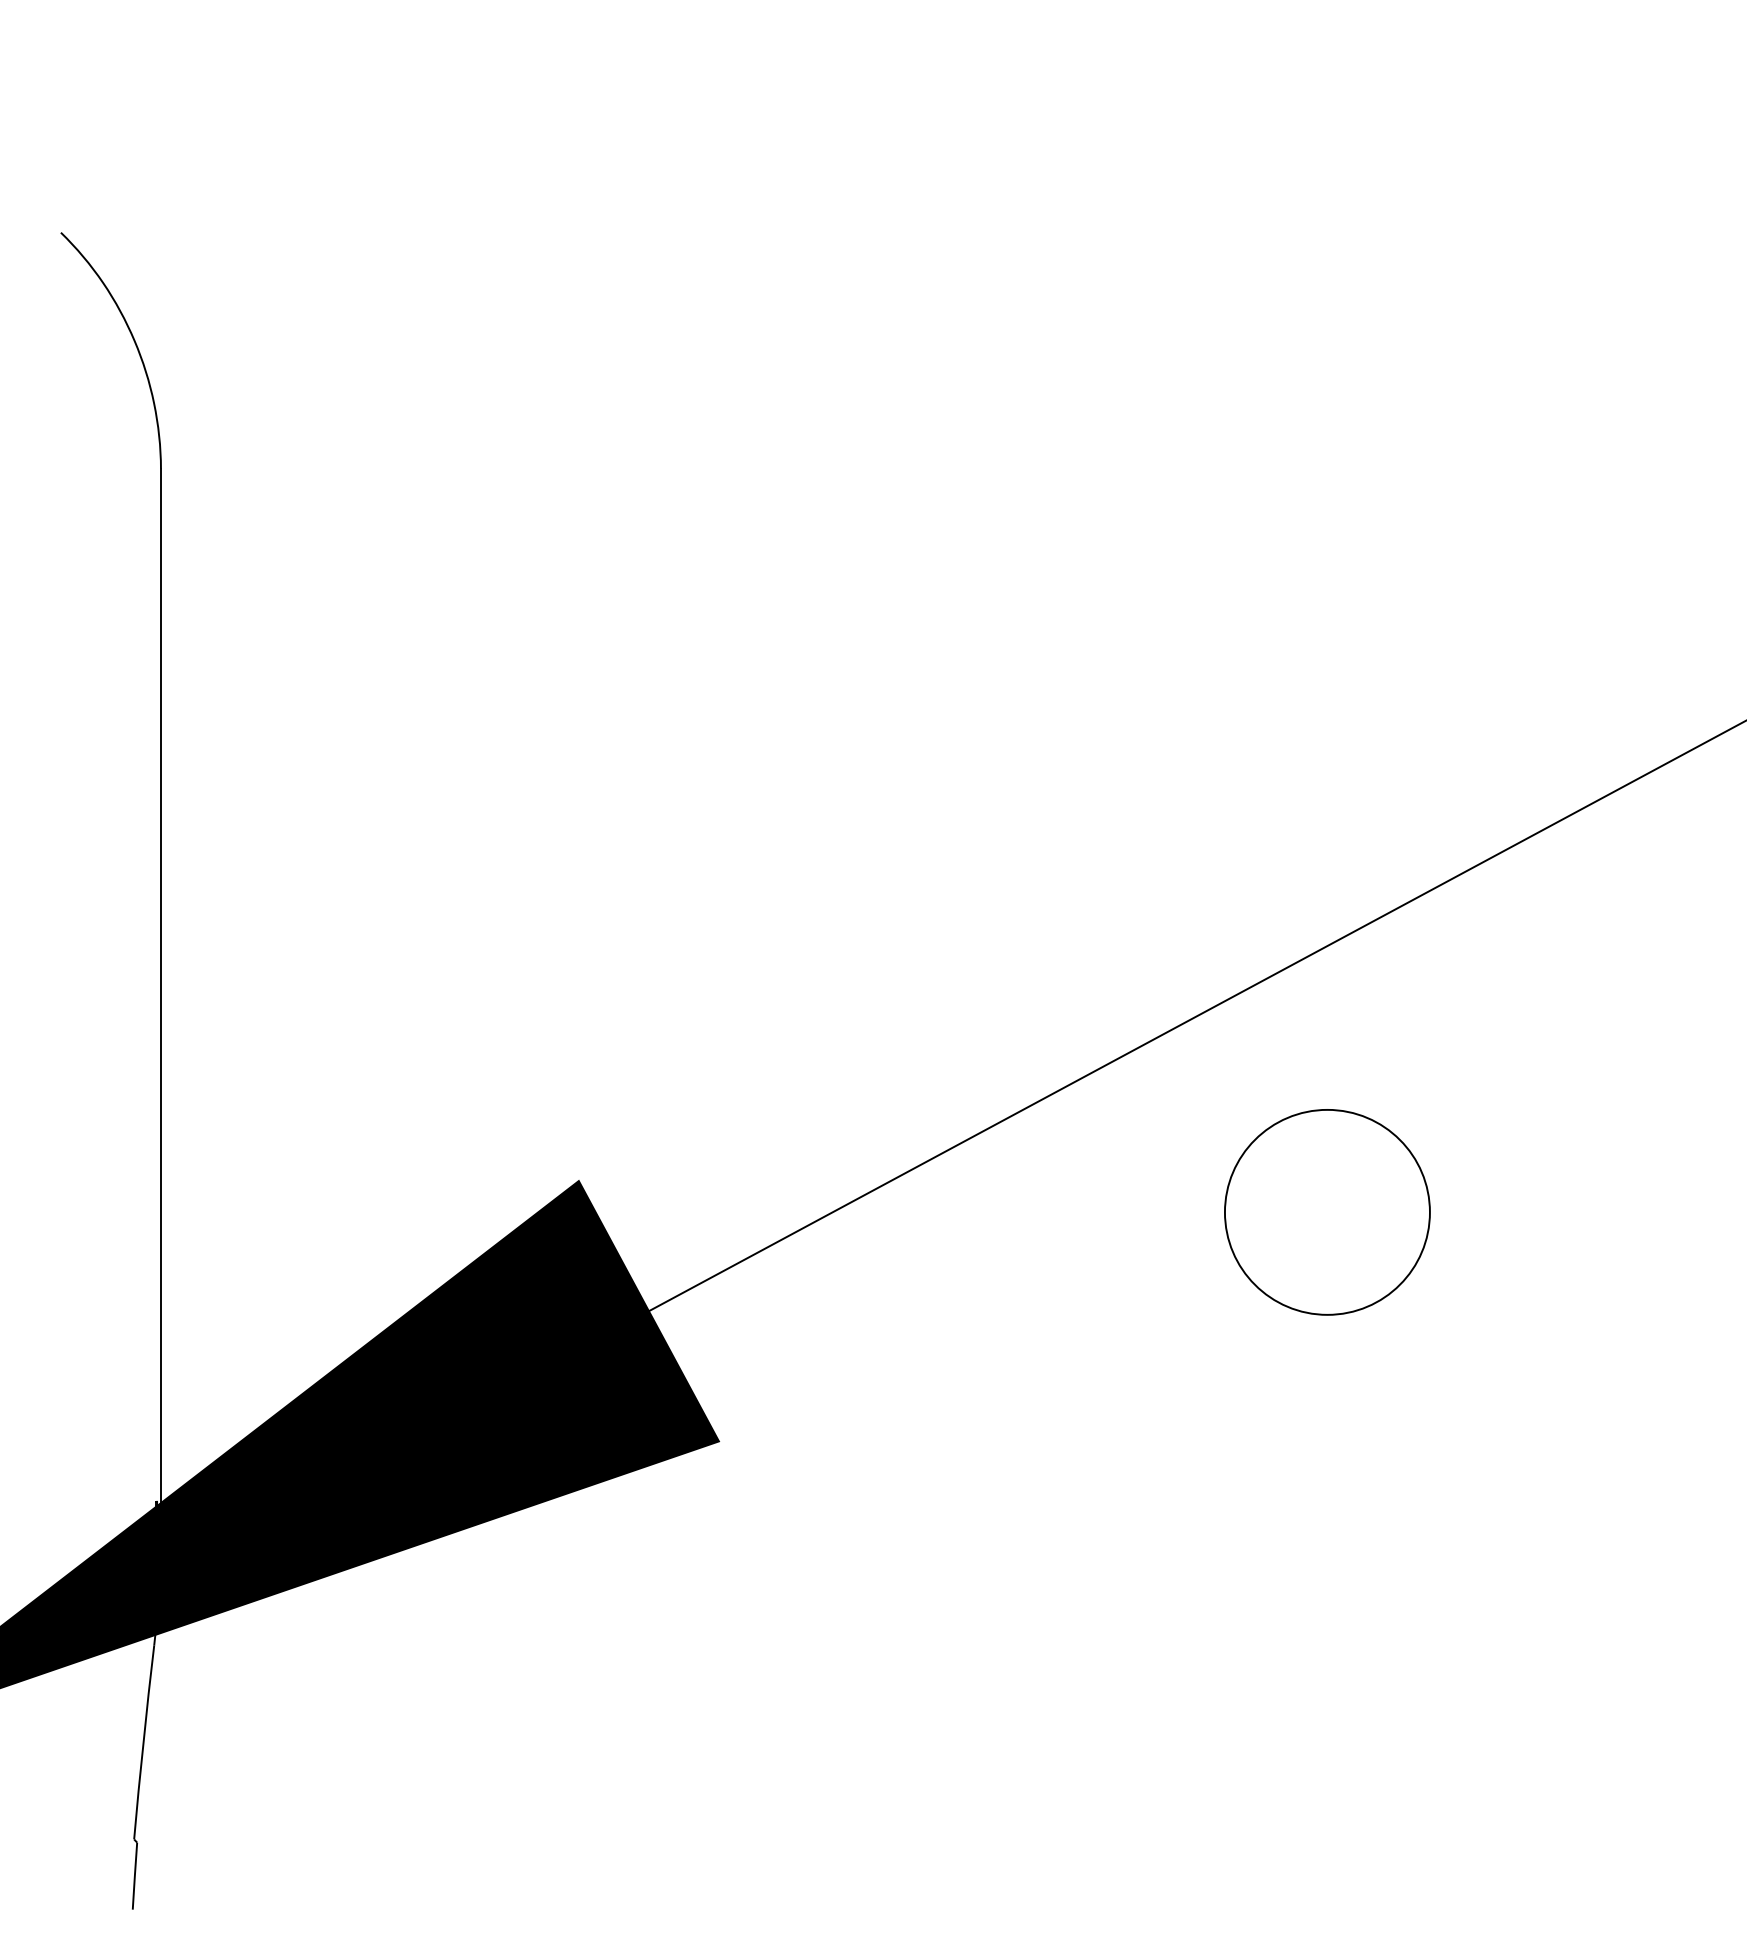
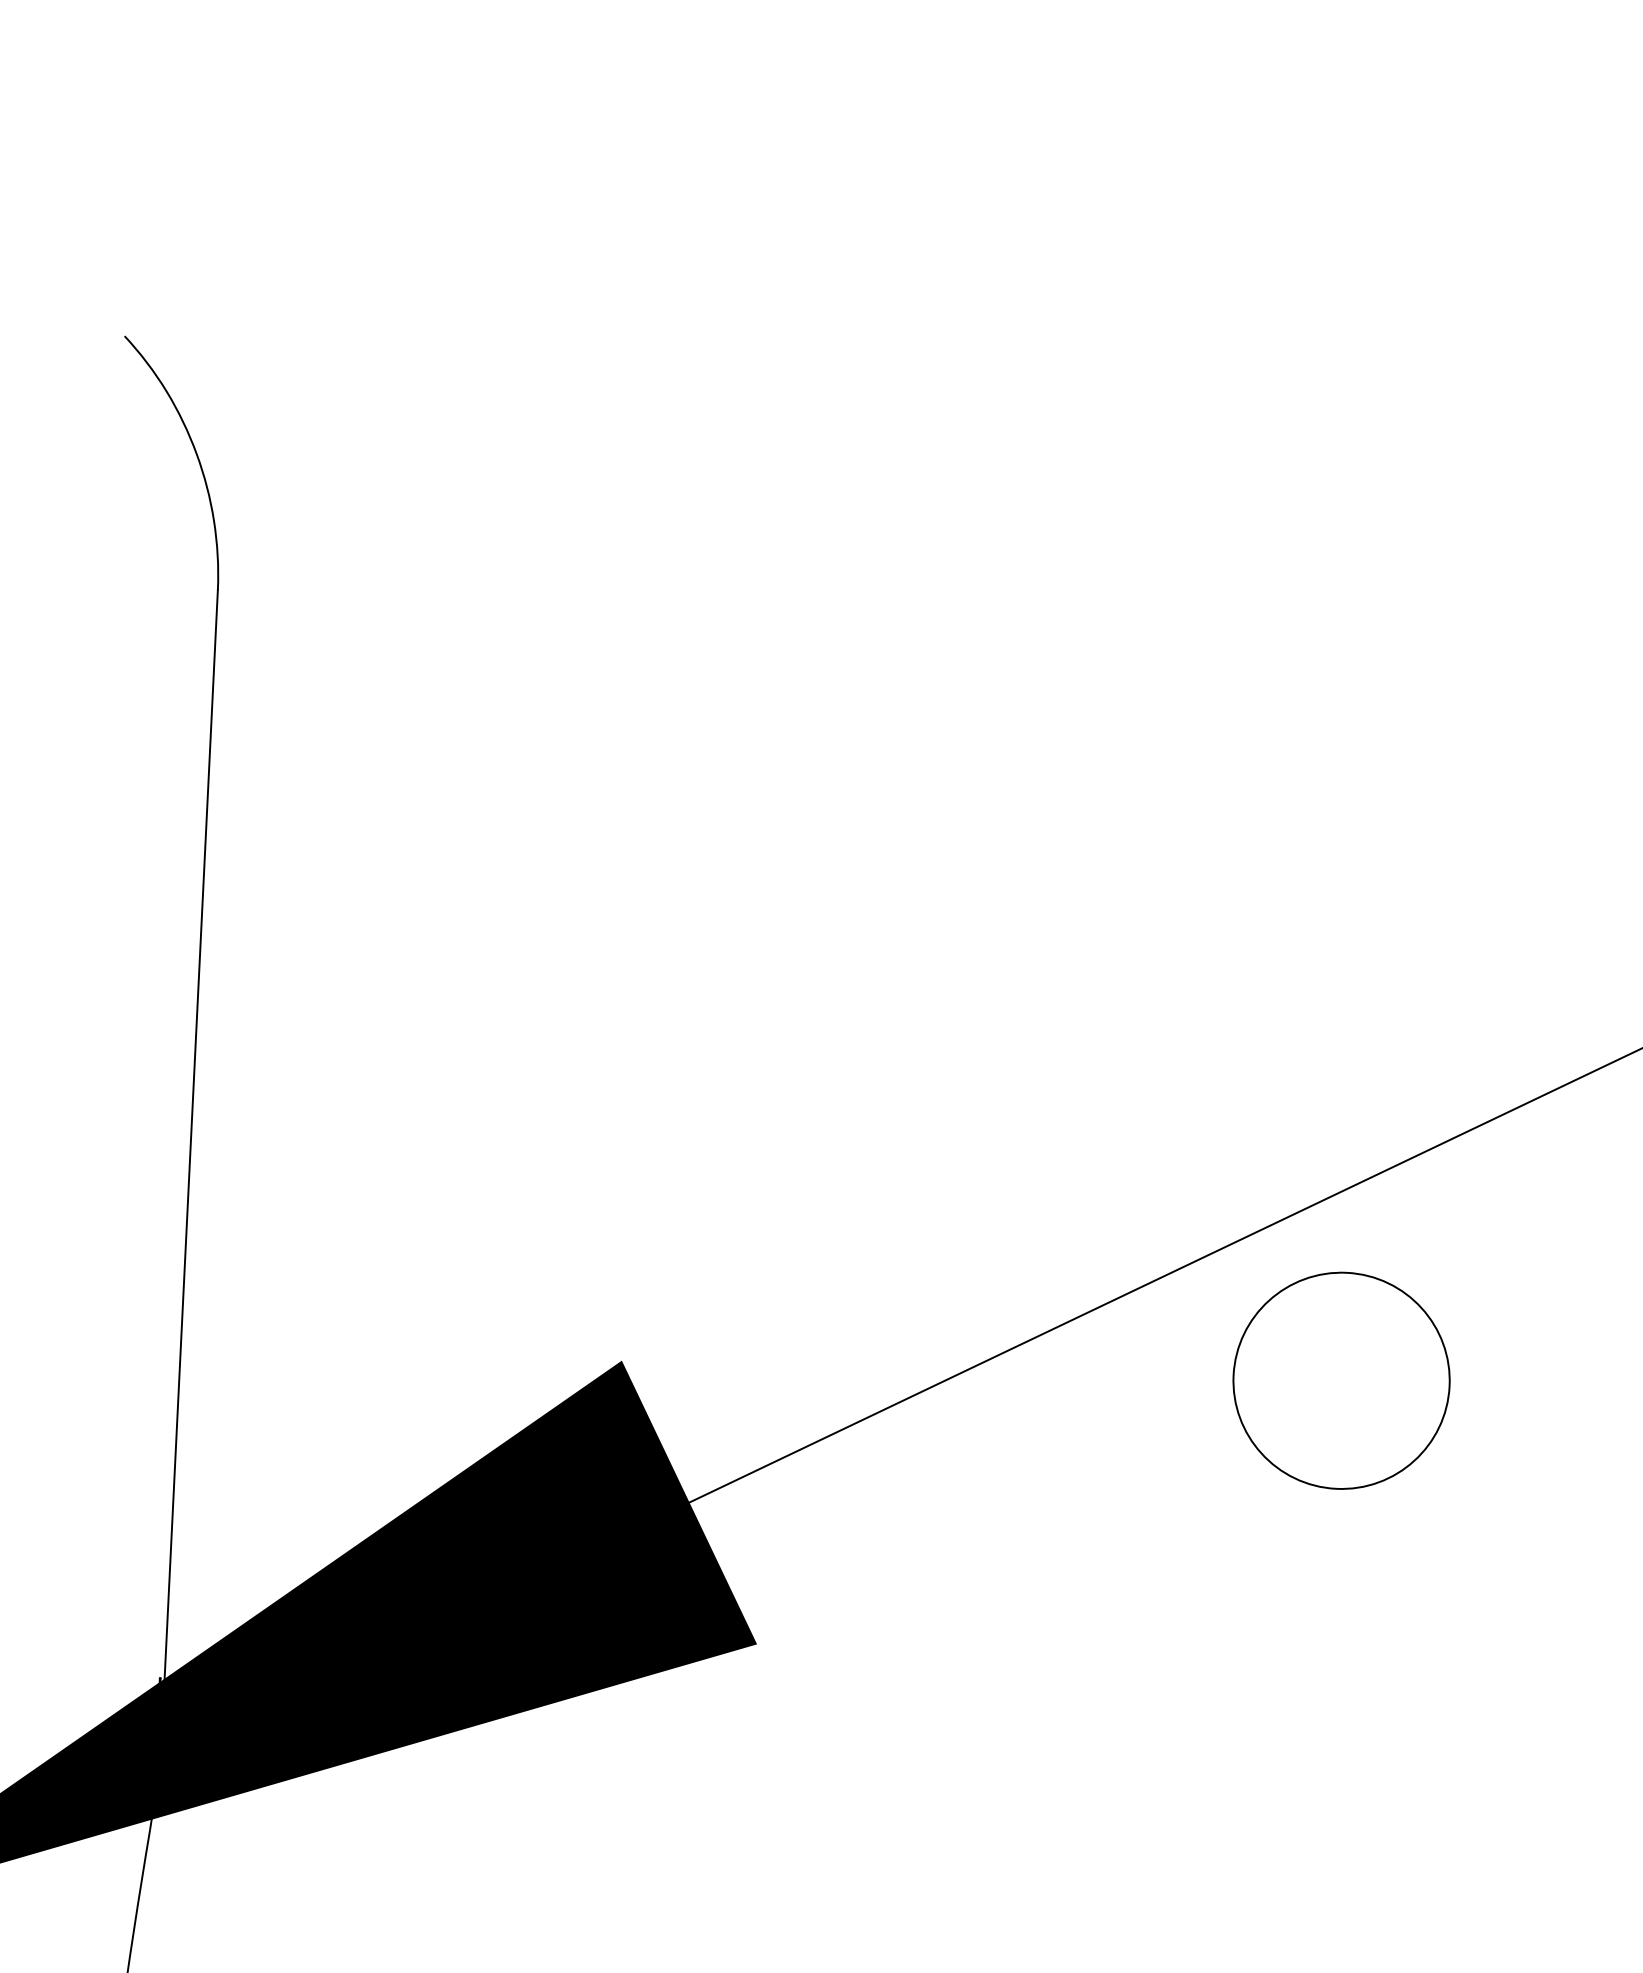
circle: (1327, 1212) -> (1341, 1380), moved

